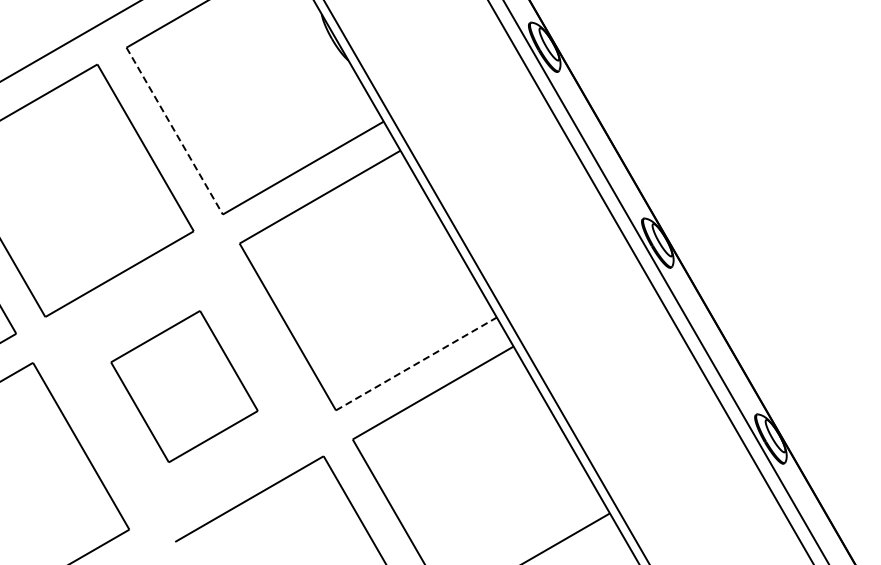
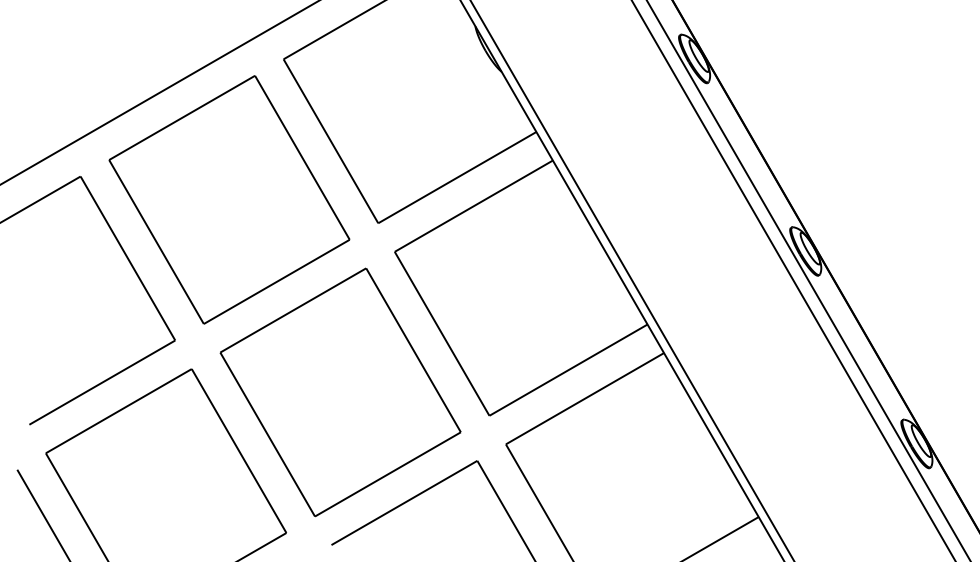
line: (174, 131) -> (330, 141), dashed -> solid
line: (416, 363) -> (568, 369), dashed -> solid
part: (184, 386) -> (340, 392), size x1.67

